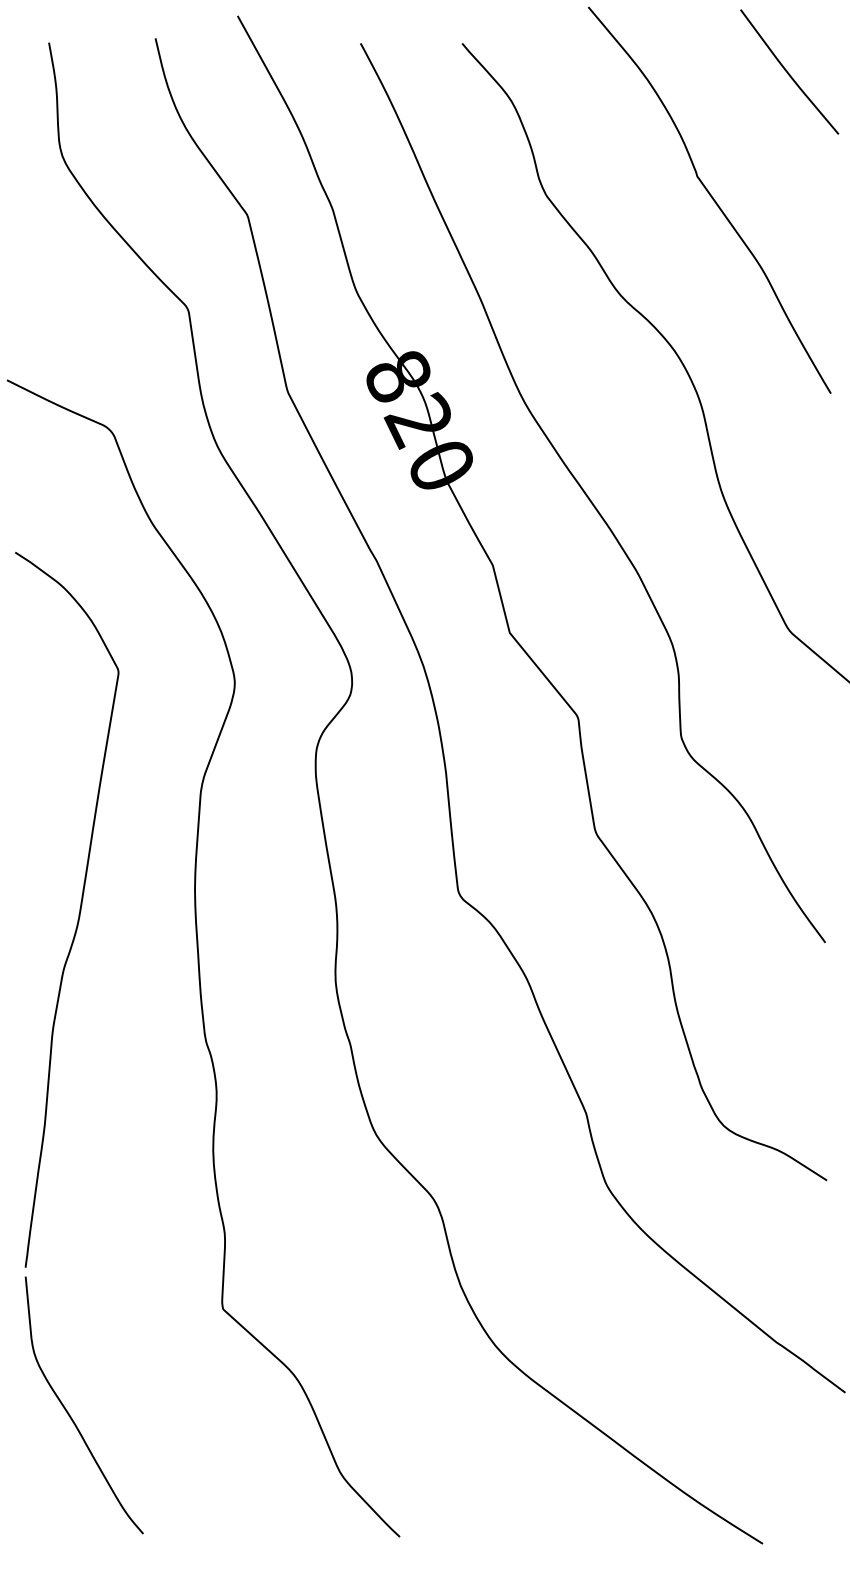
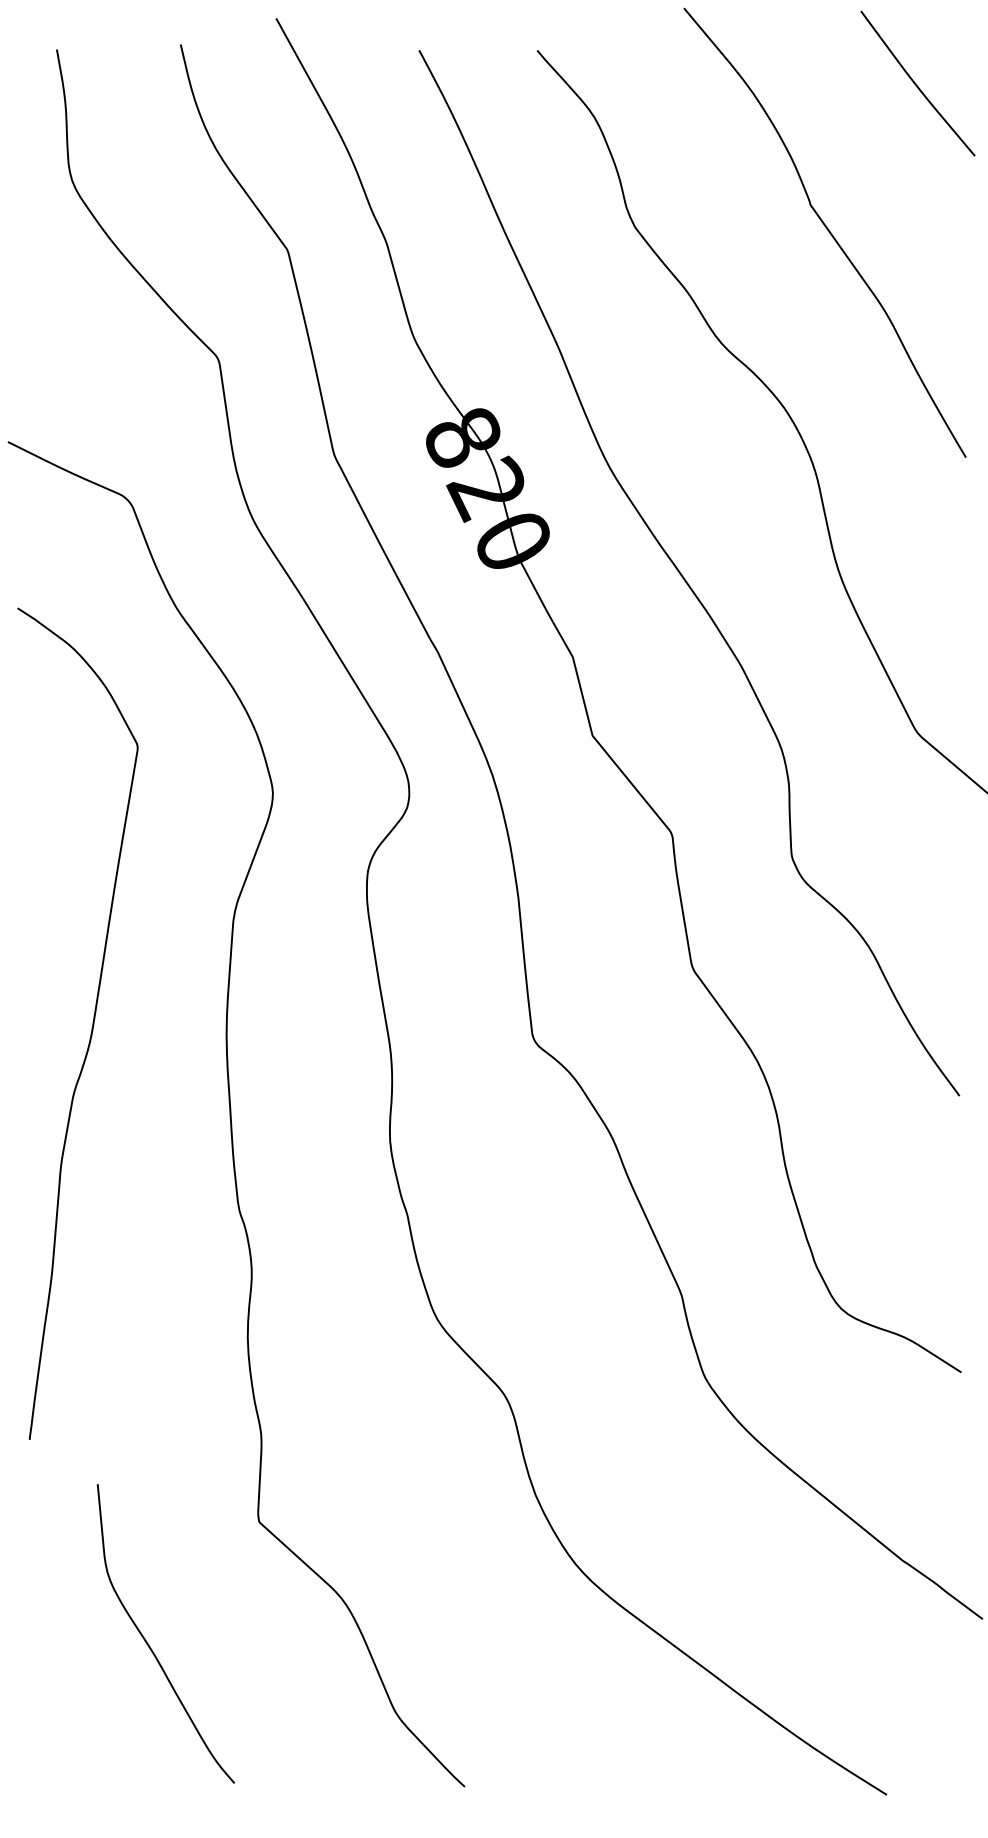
curve: (78, 913) -> (91, 1027), moved
curve: (68, 1411) -> (147, 1641), moved

